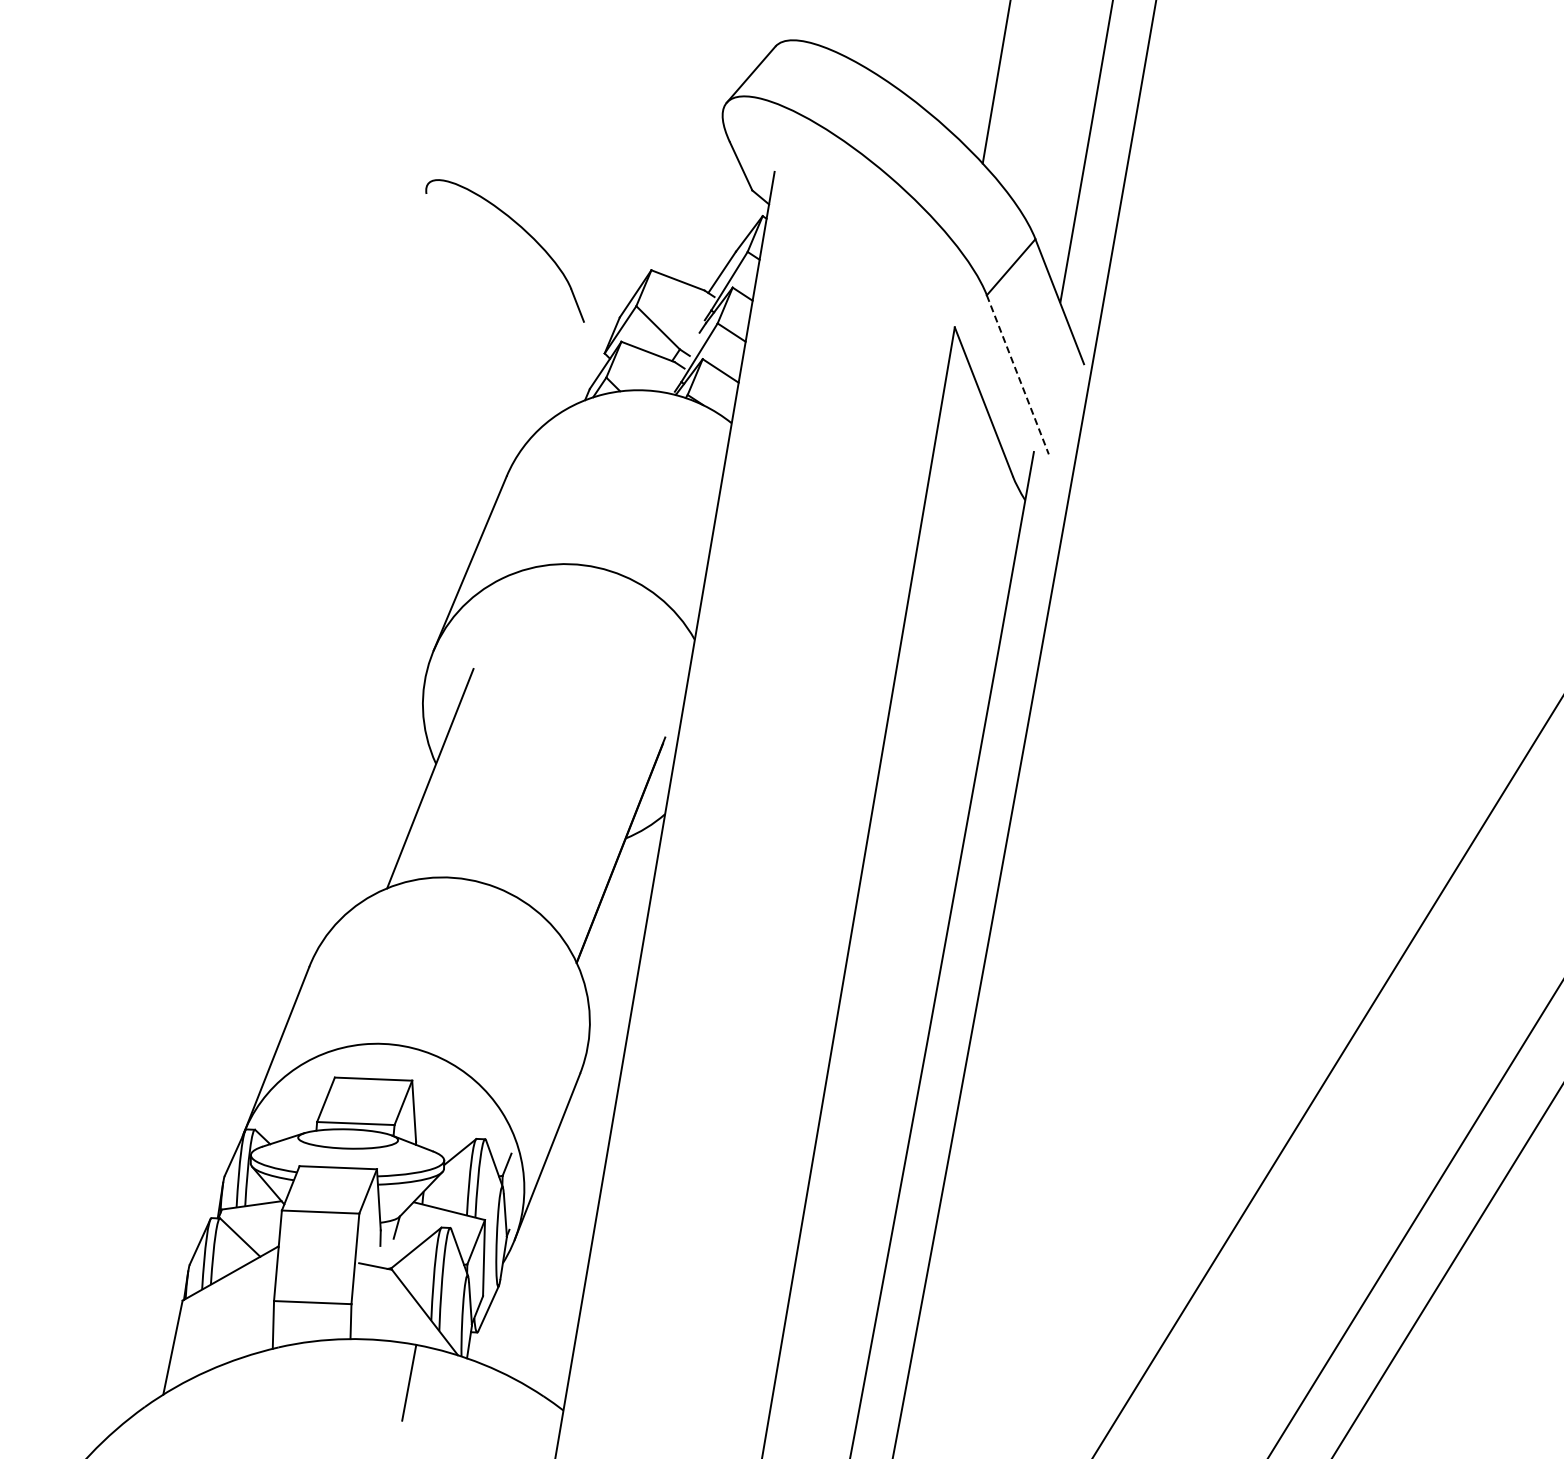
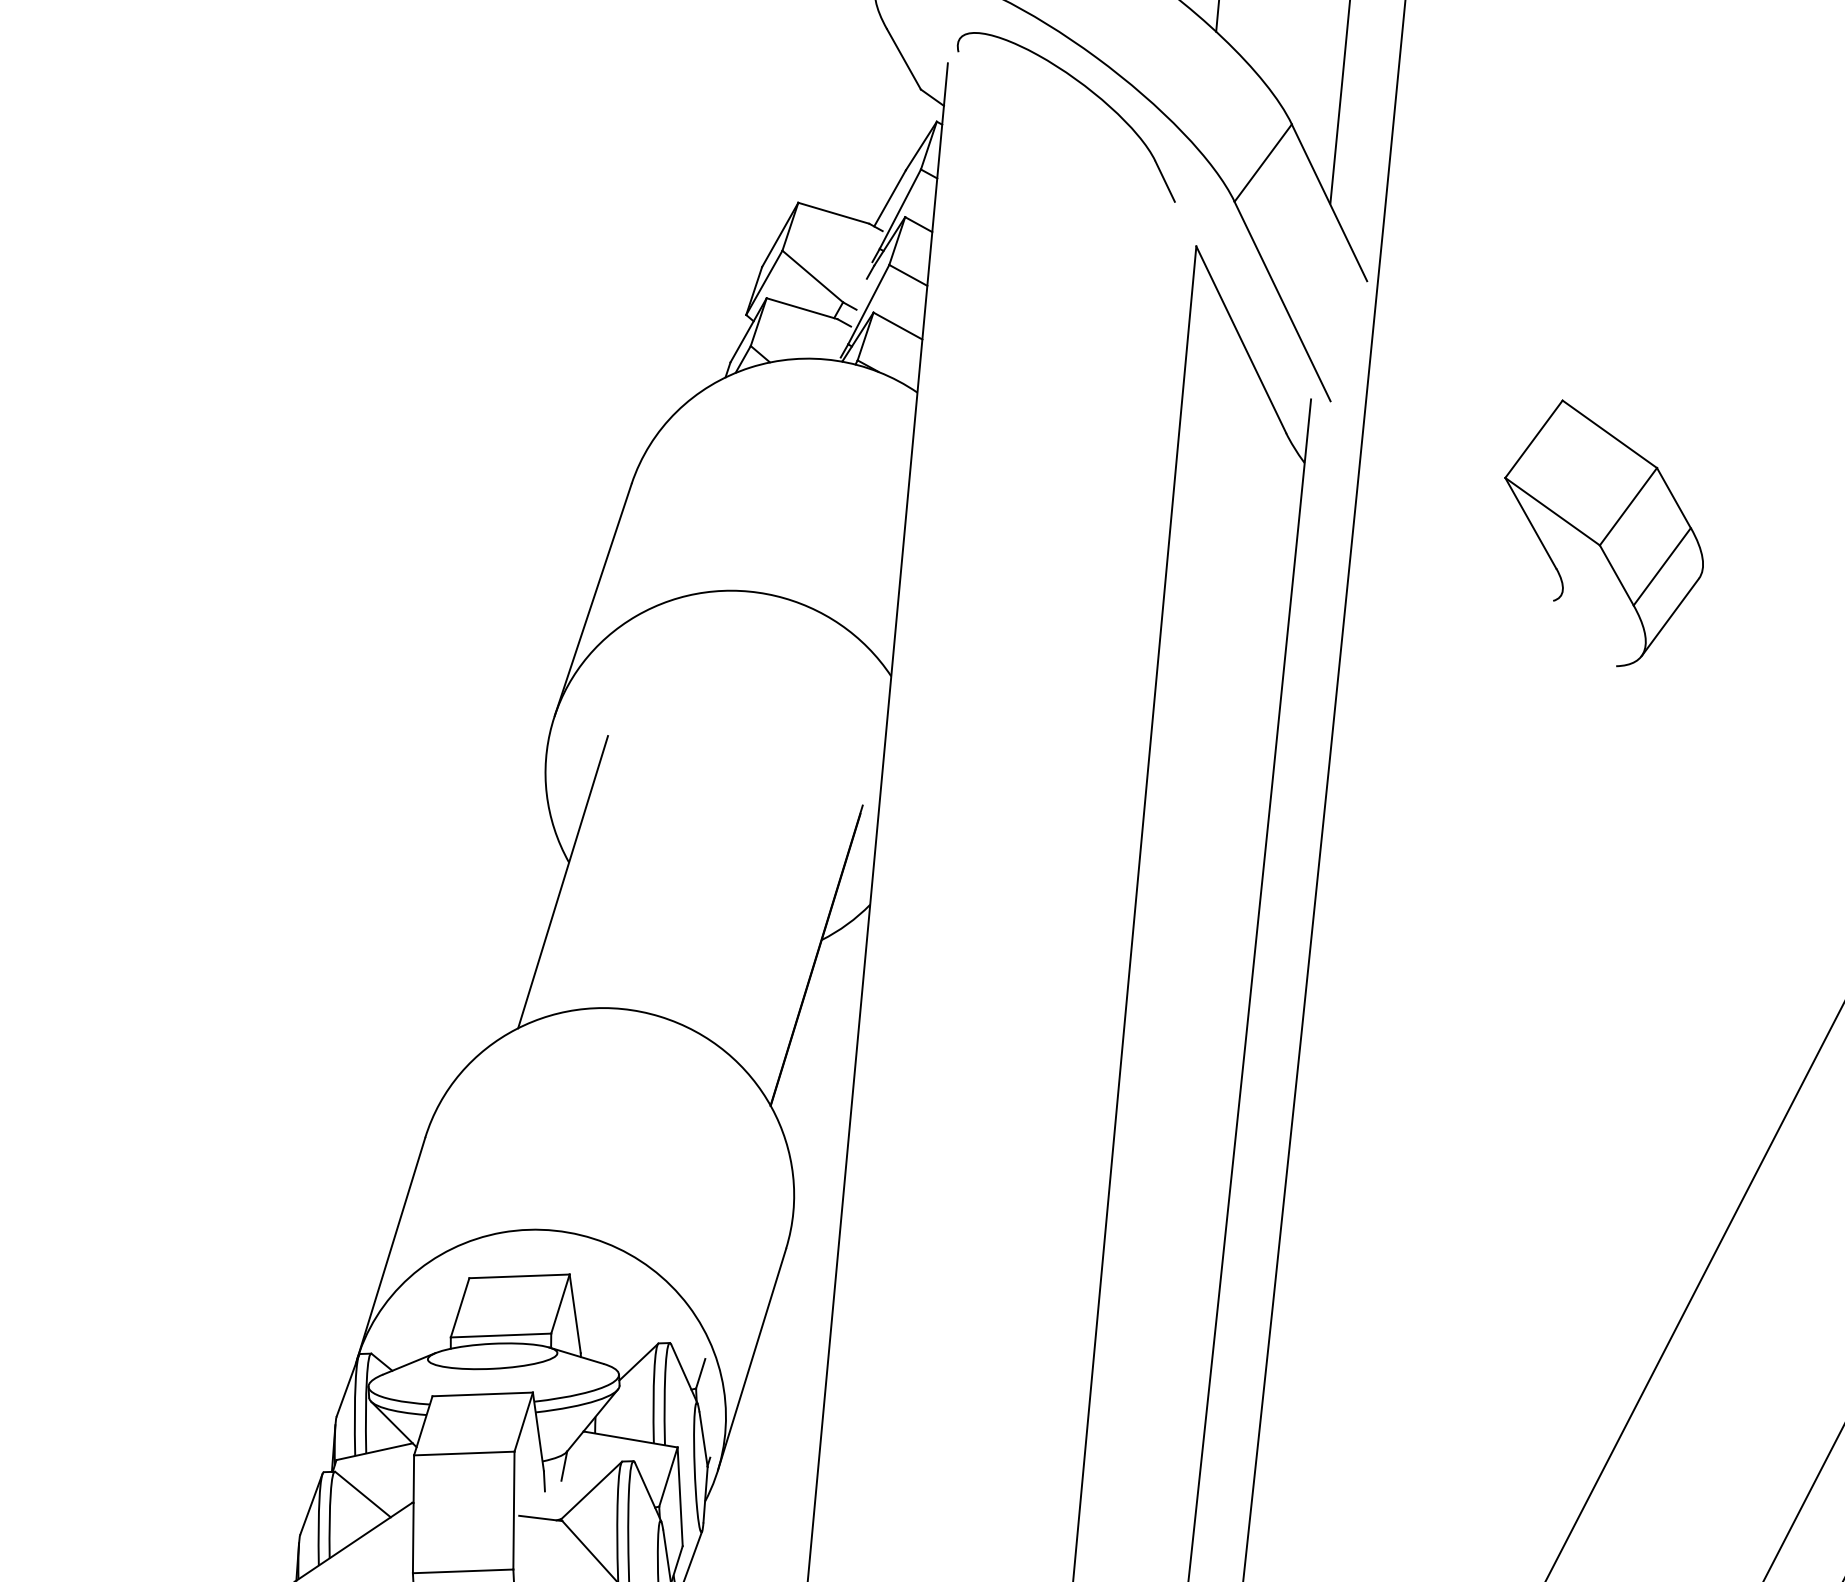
part: (523, 230) -> (1087, 89), moved
line: (1018, 375) -> (1283, 302), dashed -> solid
part: (1251, 570) -> (1604, 531), added

